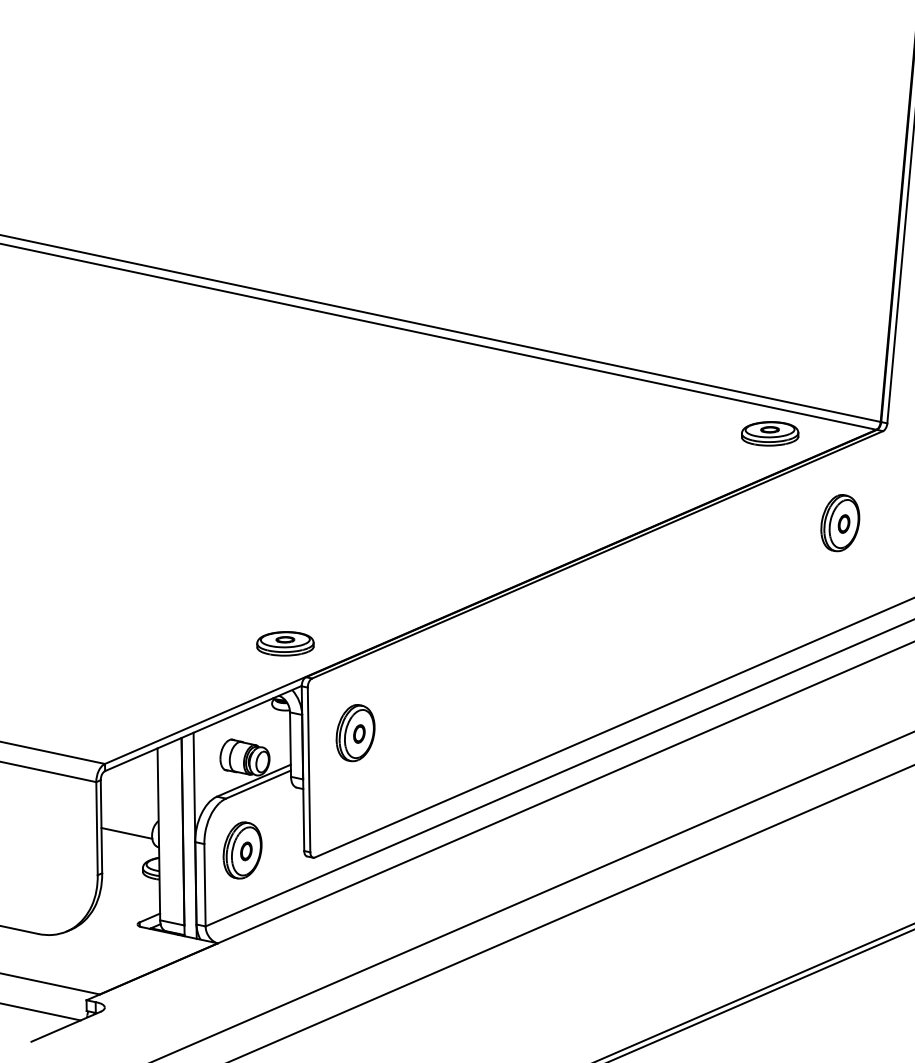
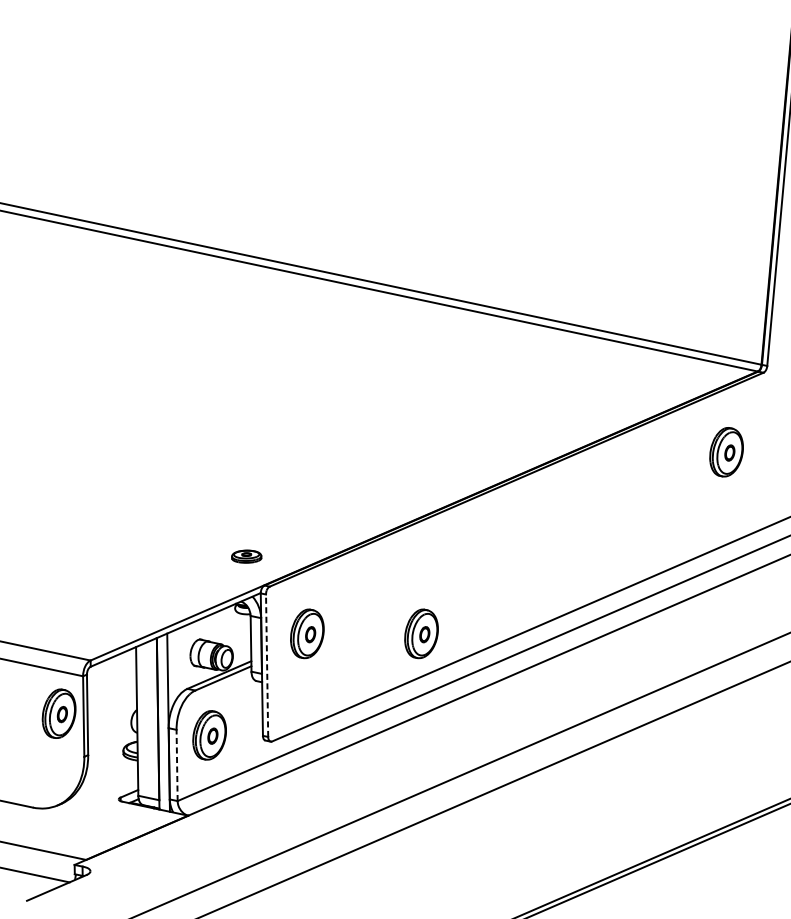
part: (770, 433) -> (666, 374), removed
part: (285, 643) -> (246, 556), size x0.6
part: (487, 733) -> (421, 634), added
line: (309, 769) -> (267, 665), solid -> dashed
part: (68, 825) -> (59, 713), added
line: (126, 833) -> (109, 720), removed
line: (204, 884) -> (176, 764), solid -> dashed

